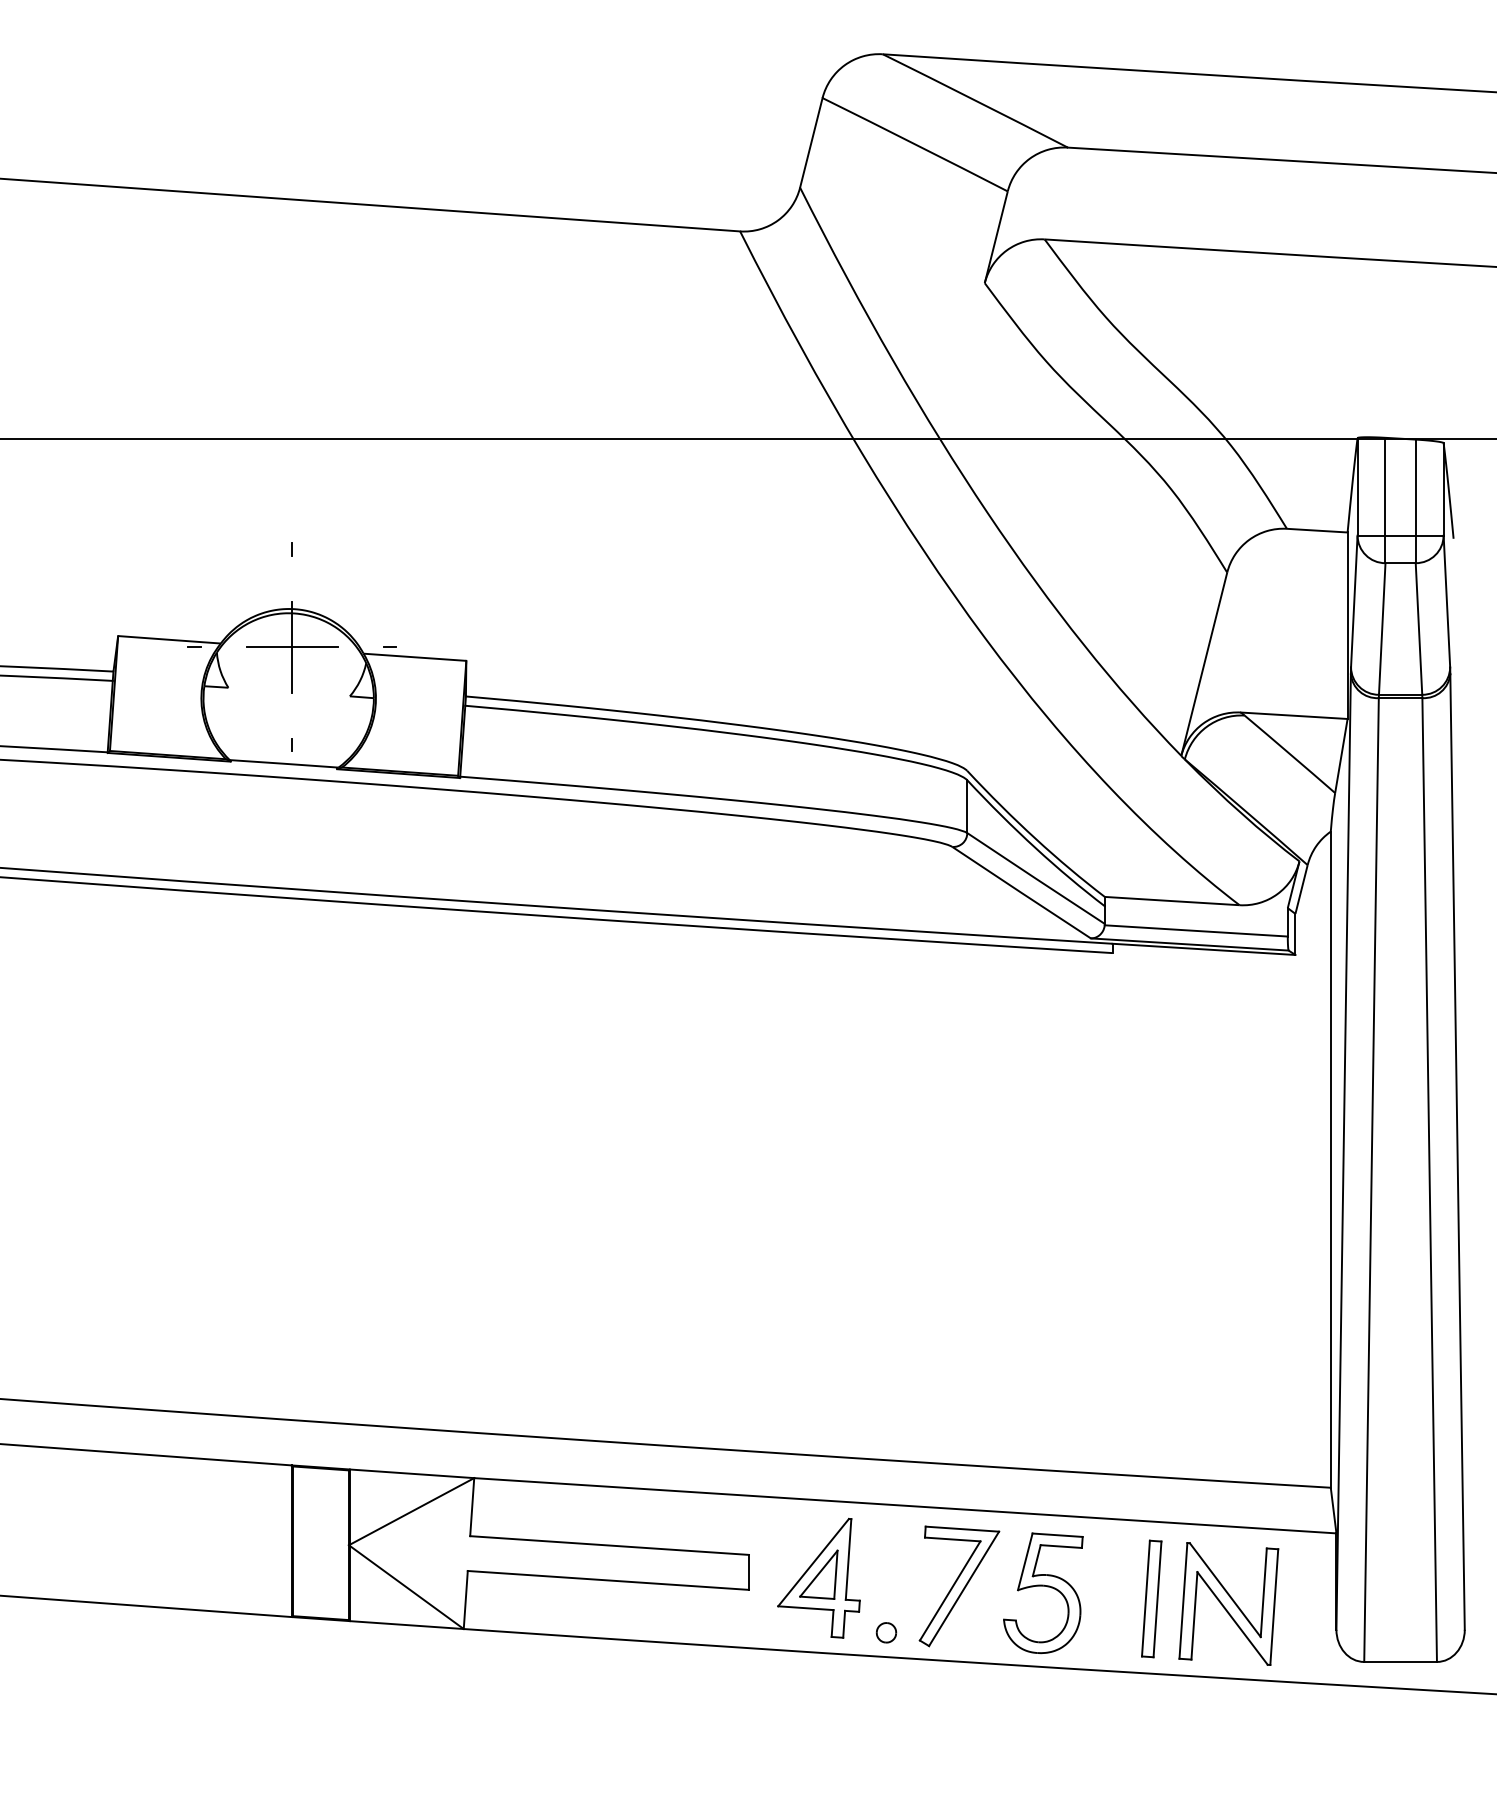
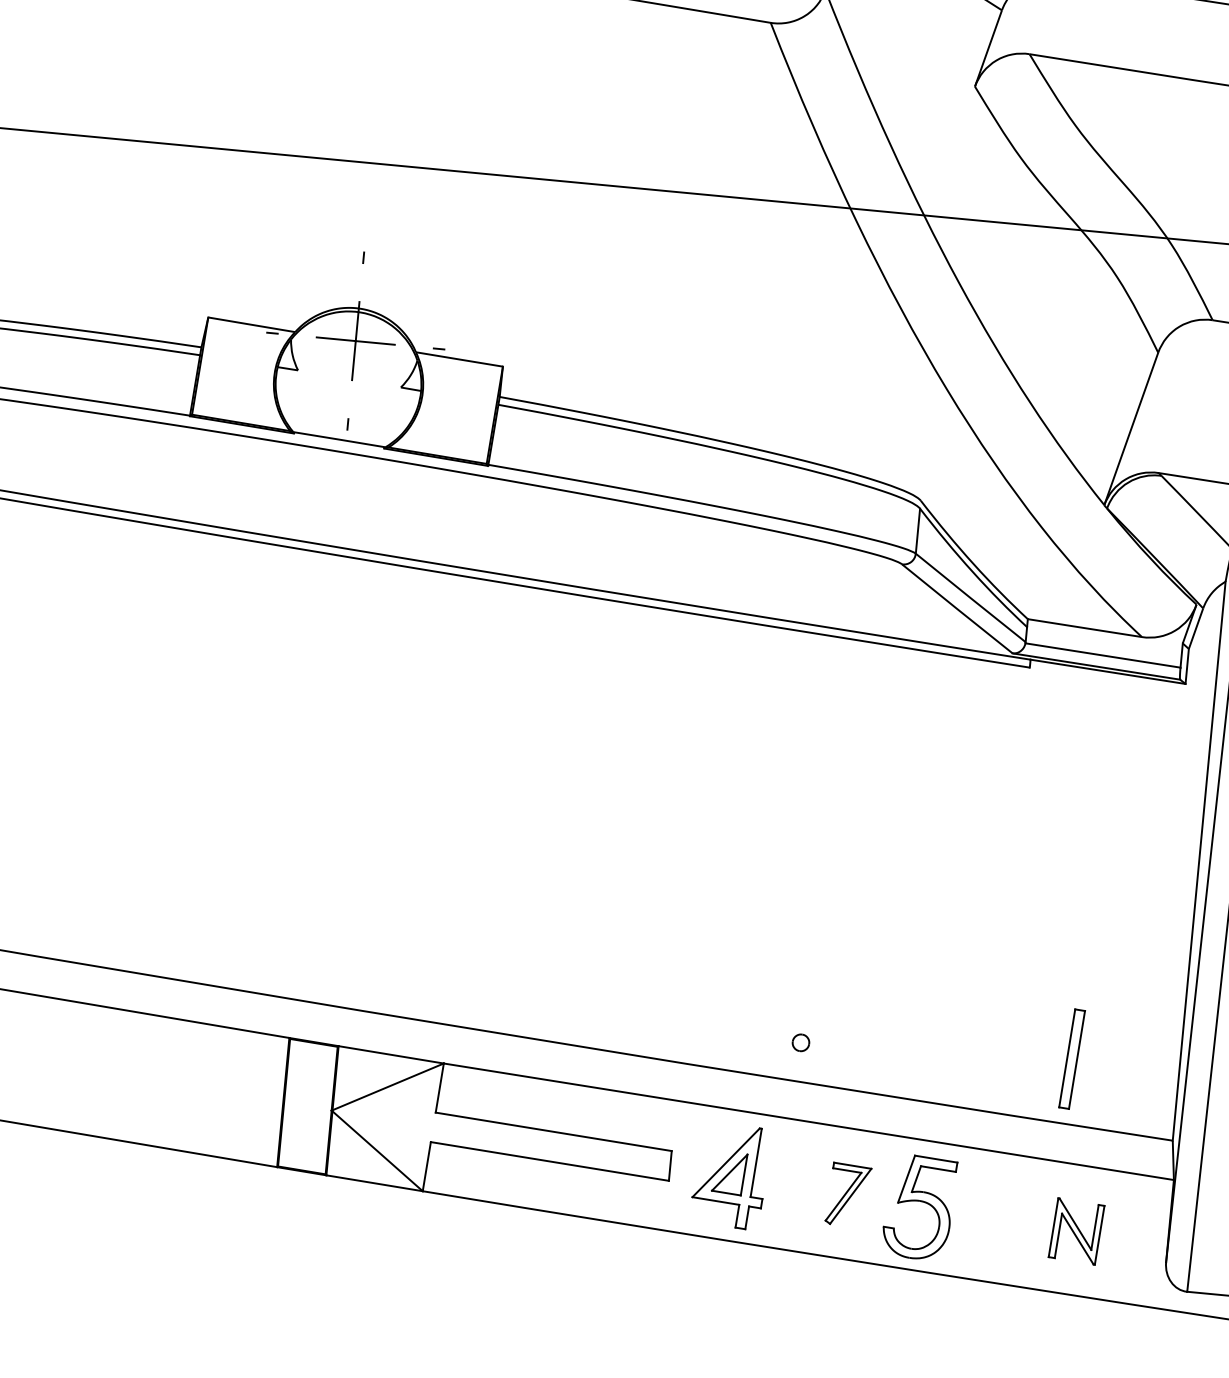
part: (959, 1586) -> (848, 1194), size x0.6
part: (1151, 1598) -> (1071, 1058), moved
part: (1228, 1603) -> (1076, 1231), size x0.6
part: (886, 1632) -> (801, 1042), moved

